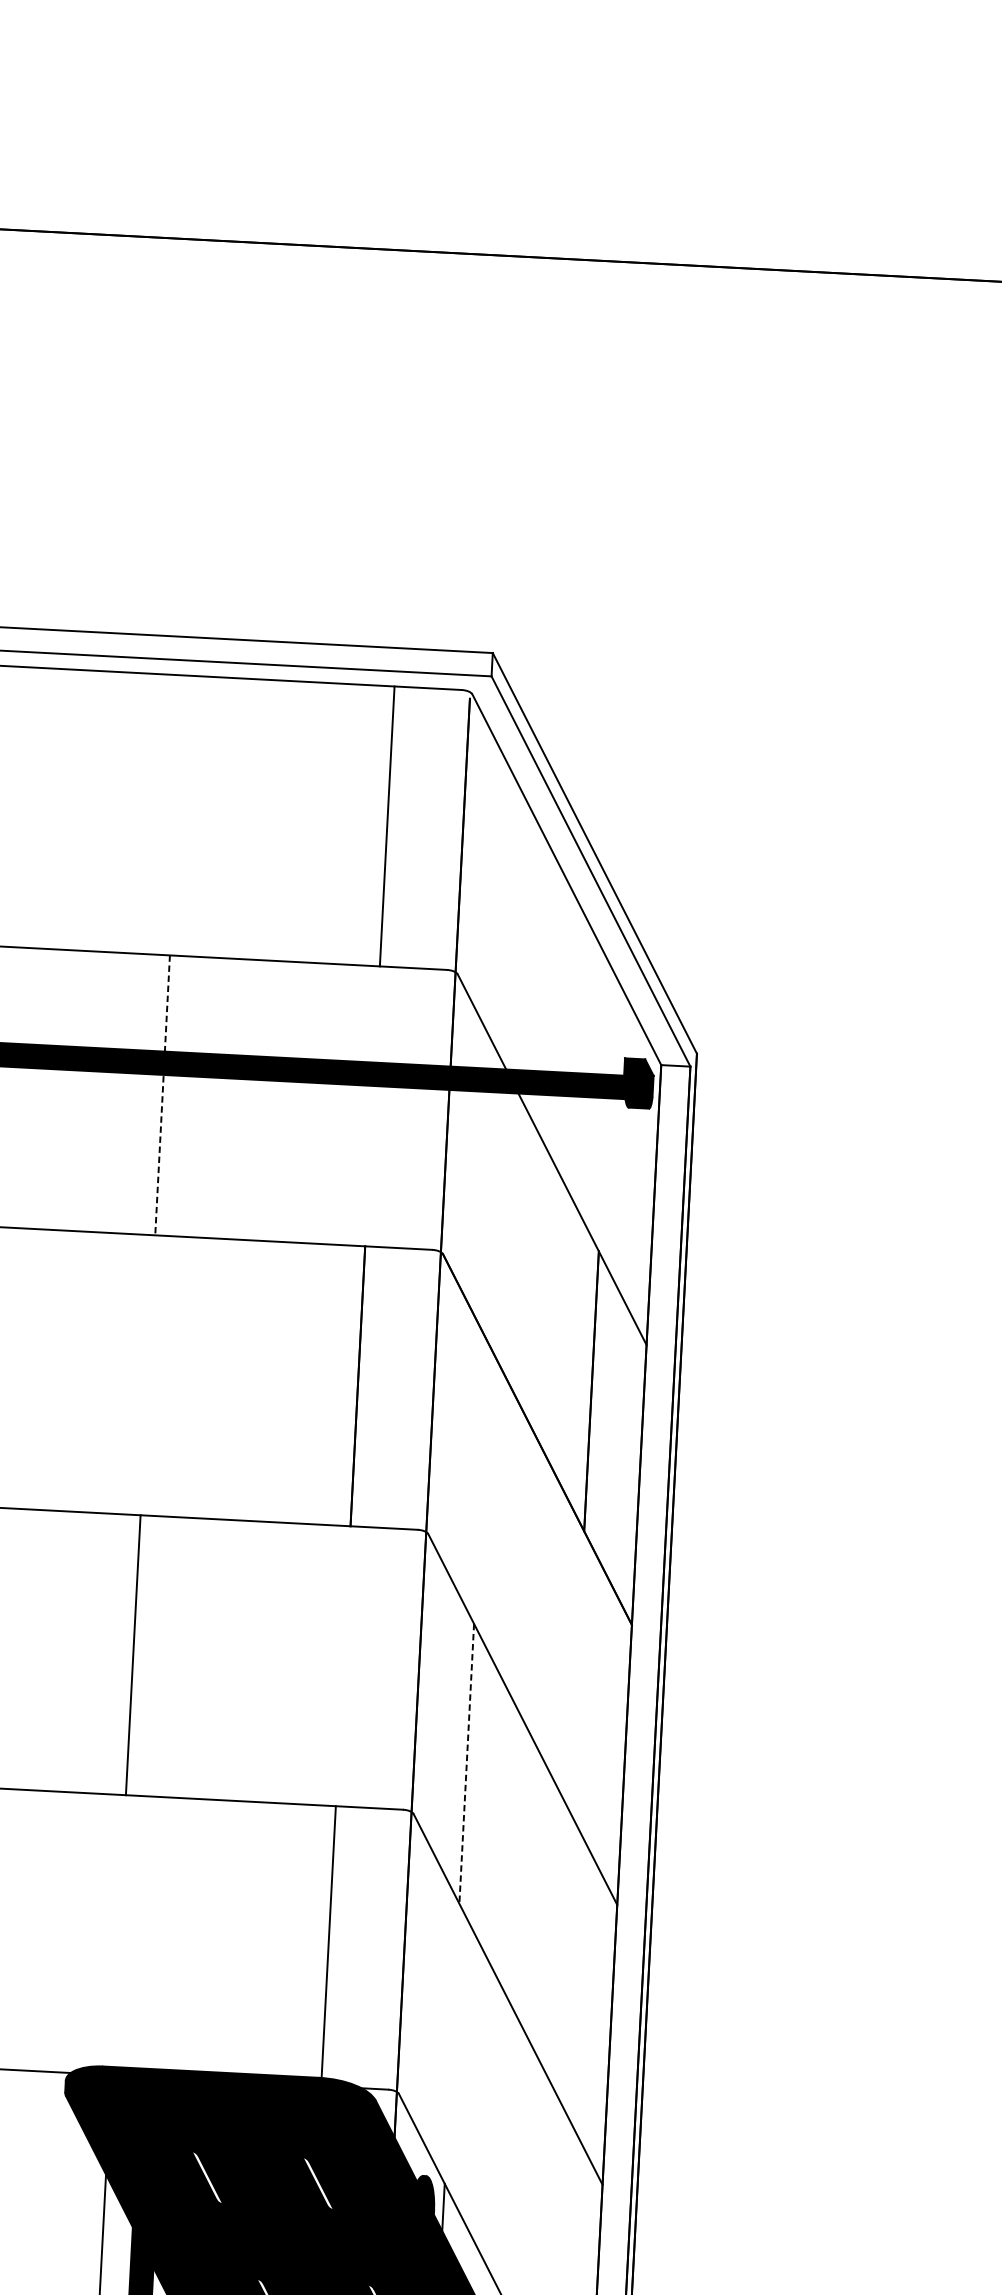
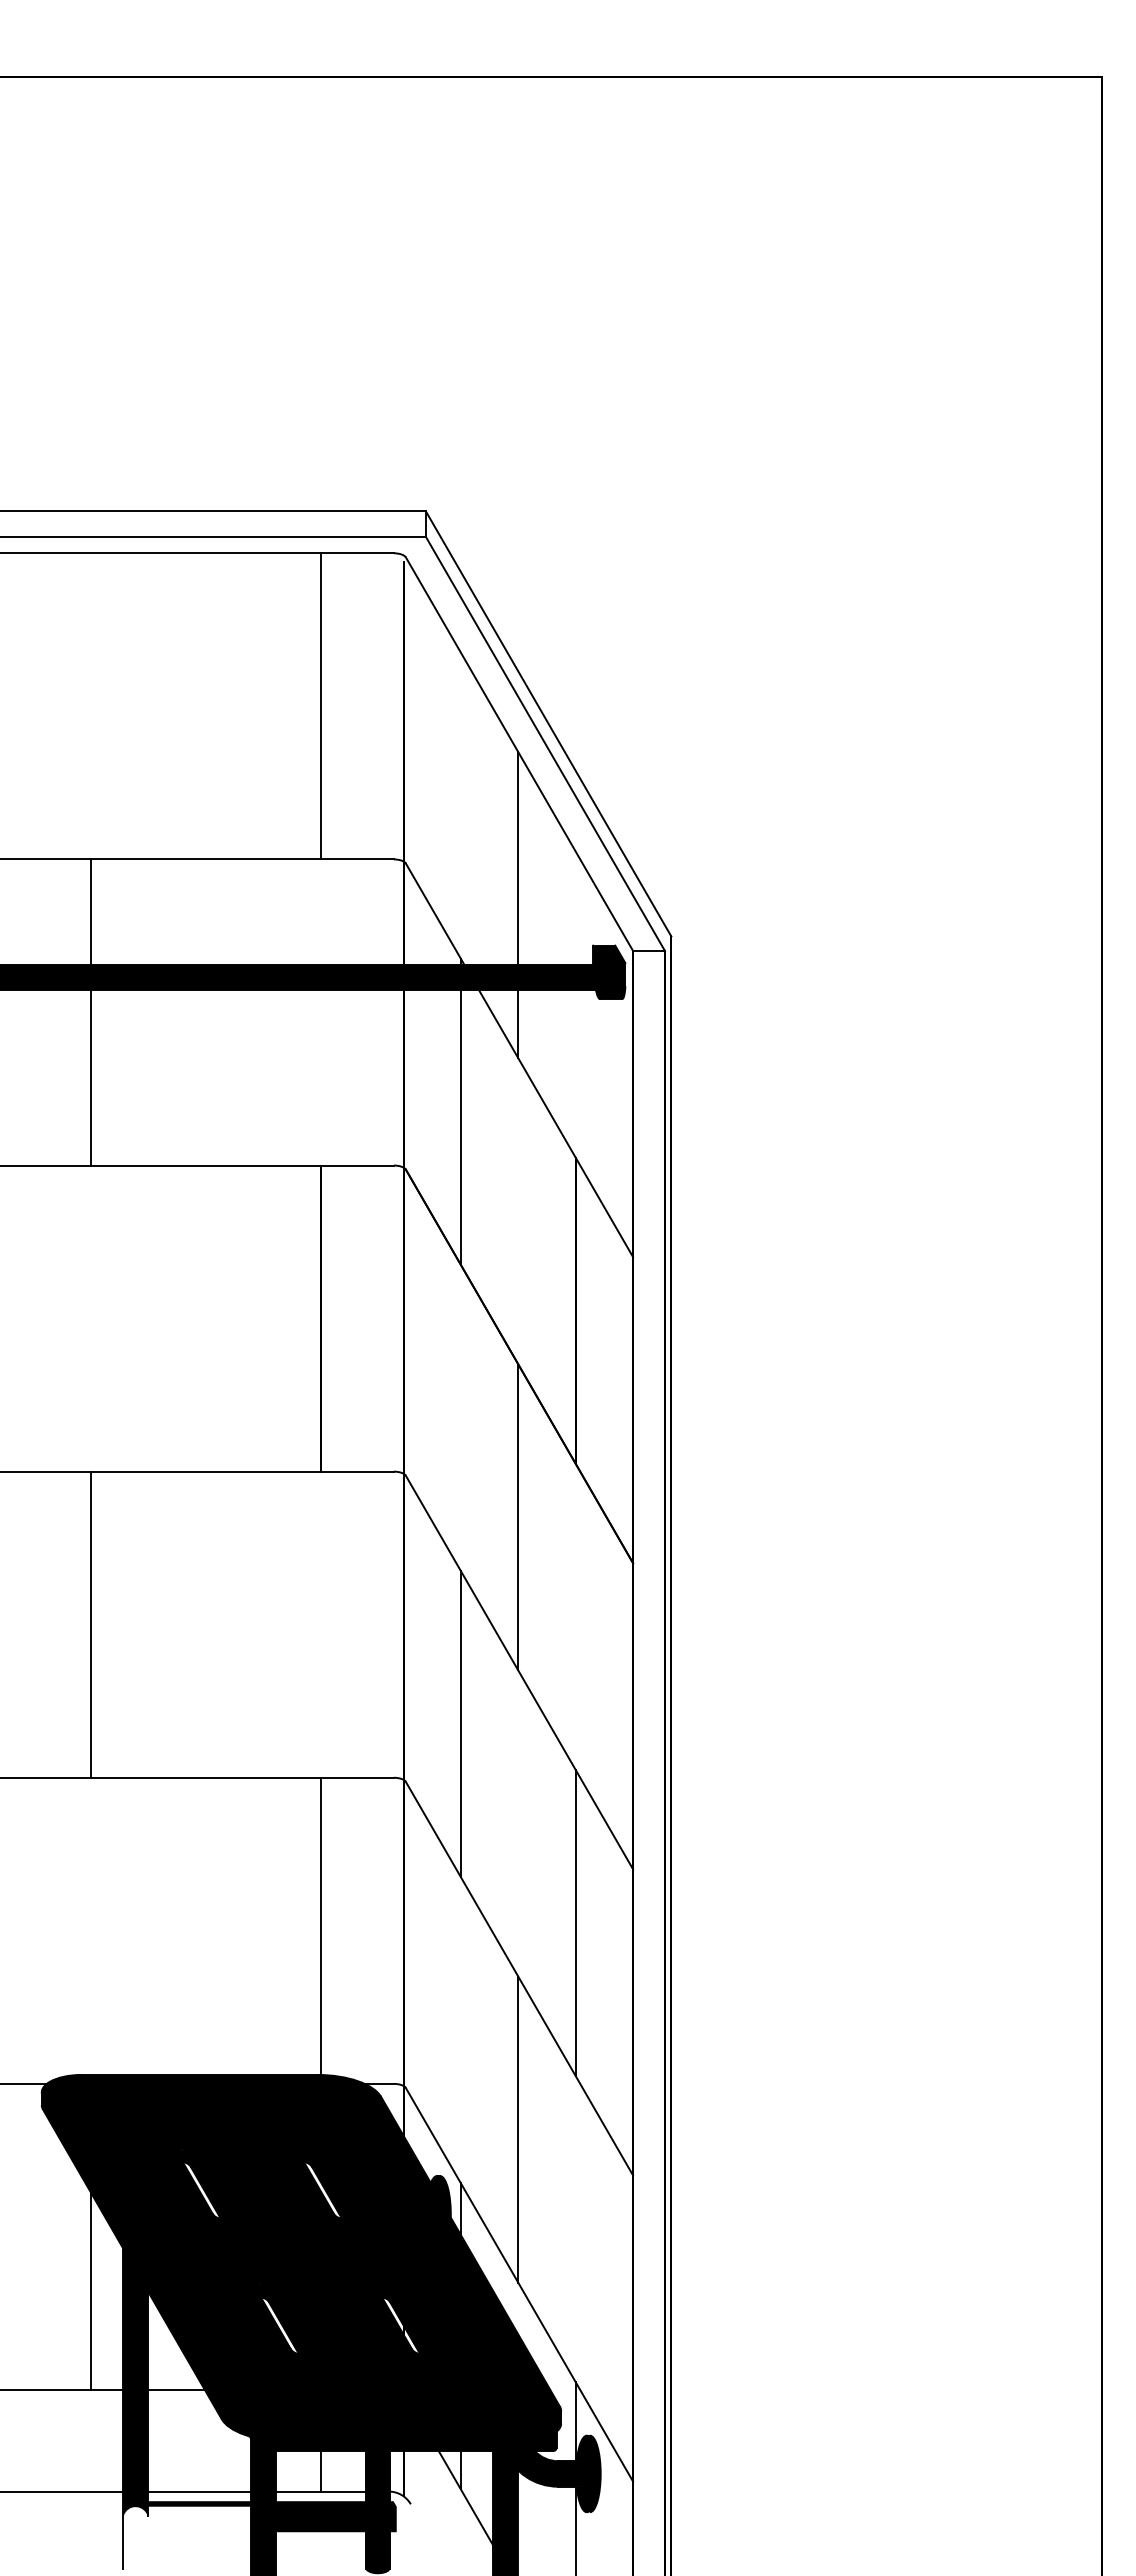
line: (558, 1018) -> (518, 905), added
line: (163, 1095) -> (91, 1012), dashed -> solid
line: (495, 1203) -> (460, 1111), added
line: (529, 1577) -> (518, 1517), added
line: (466, 1764) -> (460, 1724), dashed -> solid
line: (562, 1950) -> (575, 1922), added
line: (499, 2137) -> (518, 2129), added

